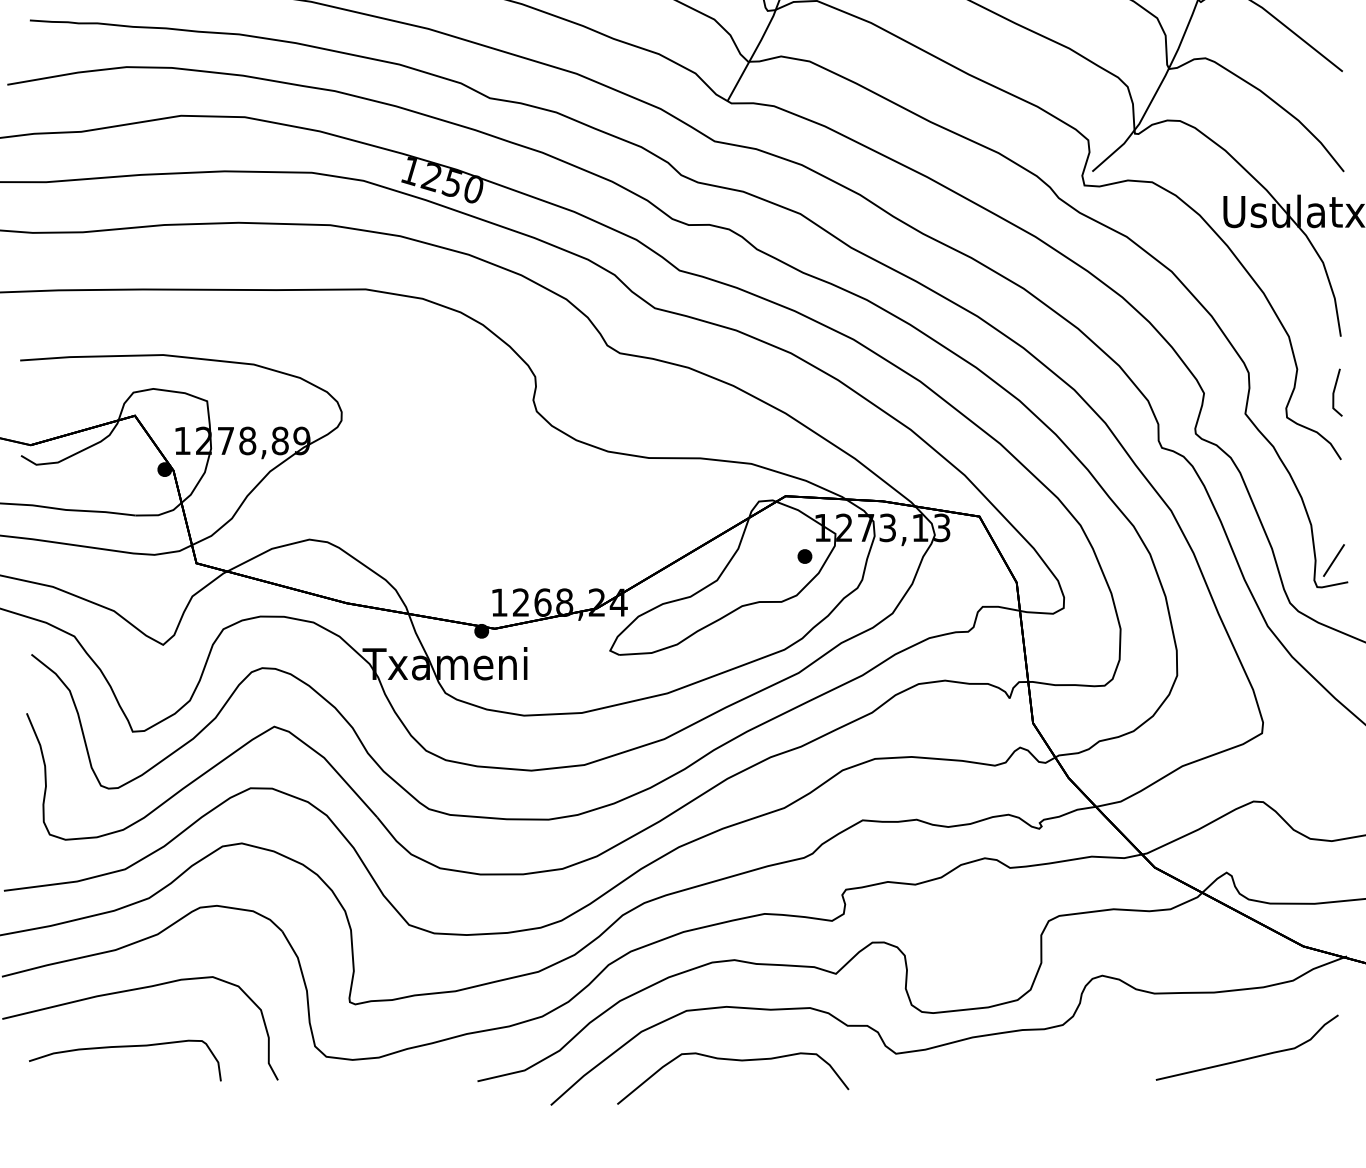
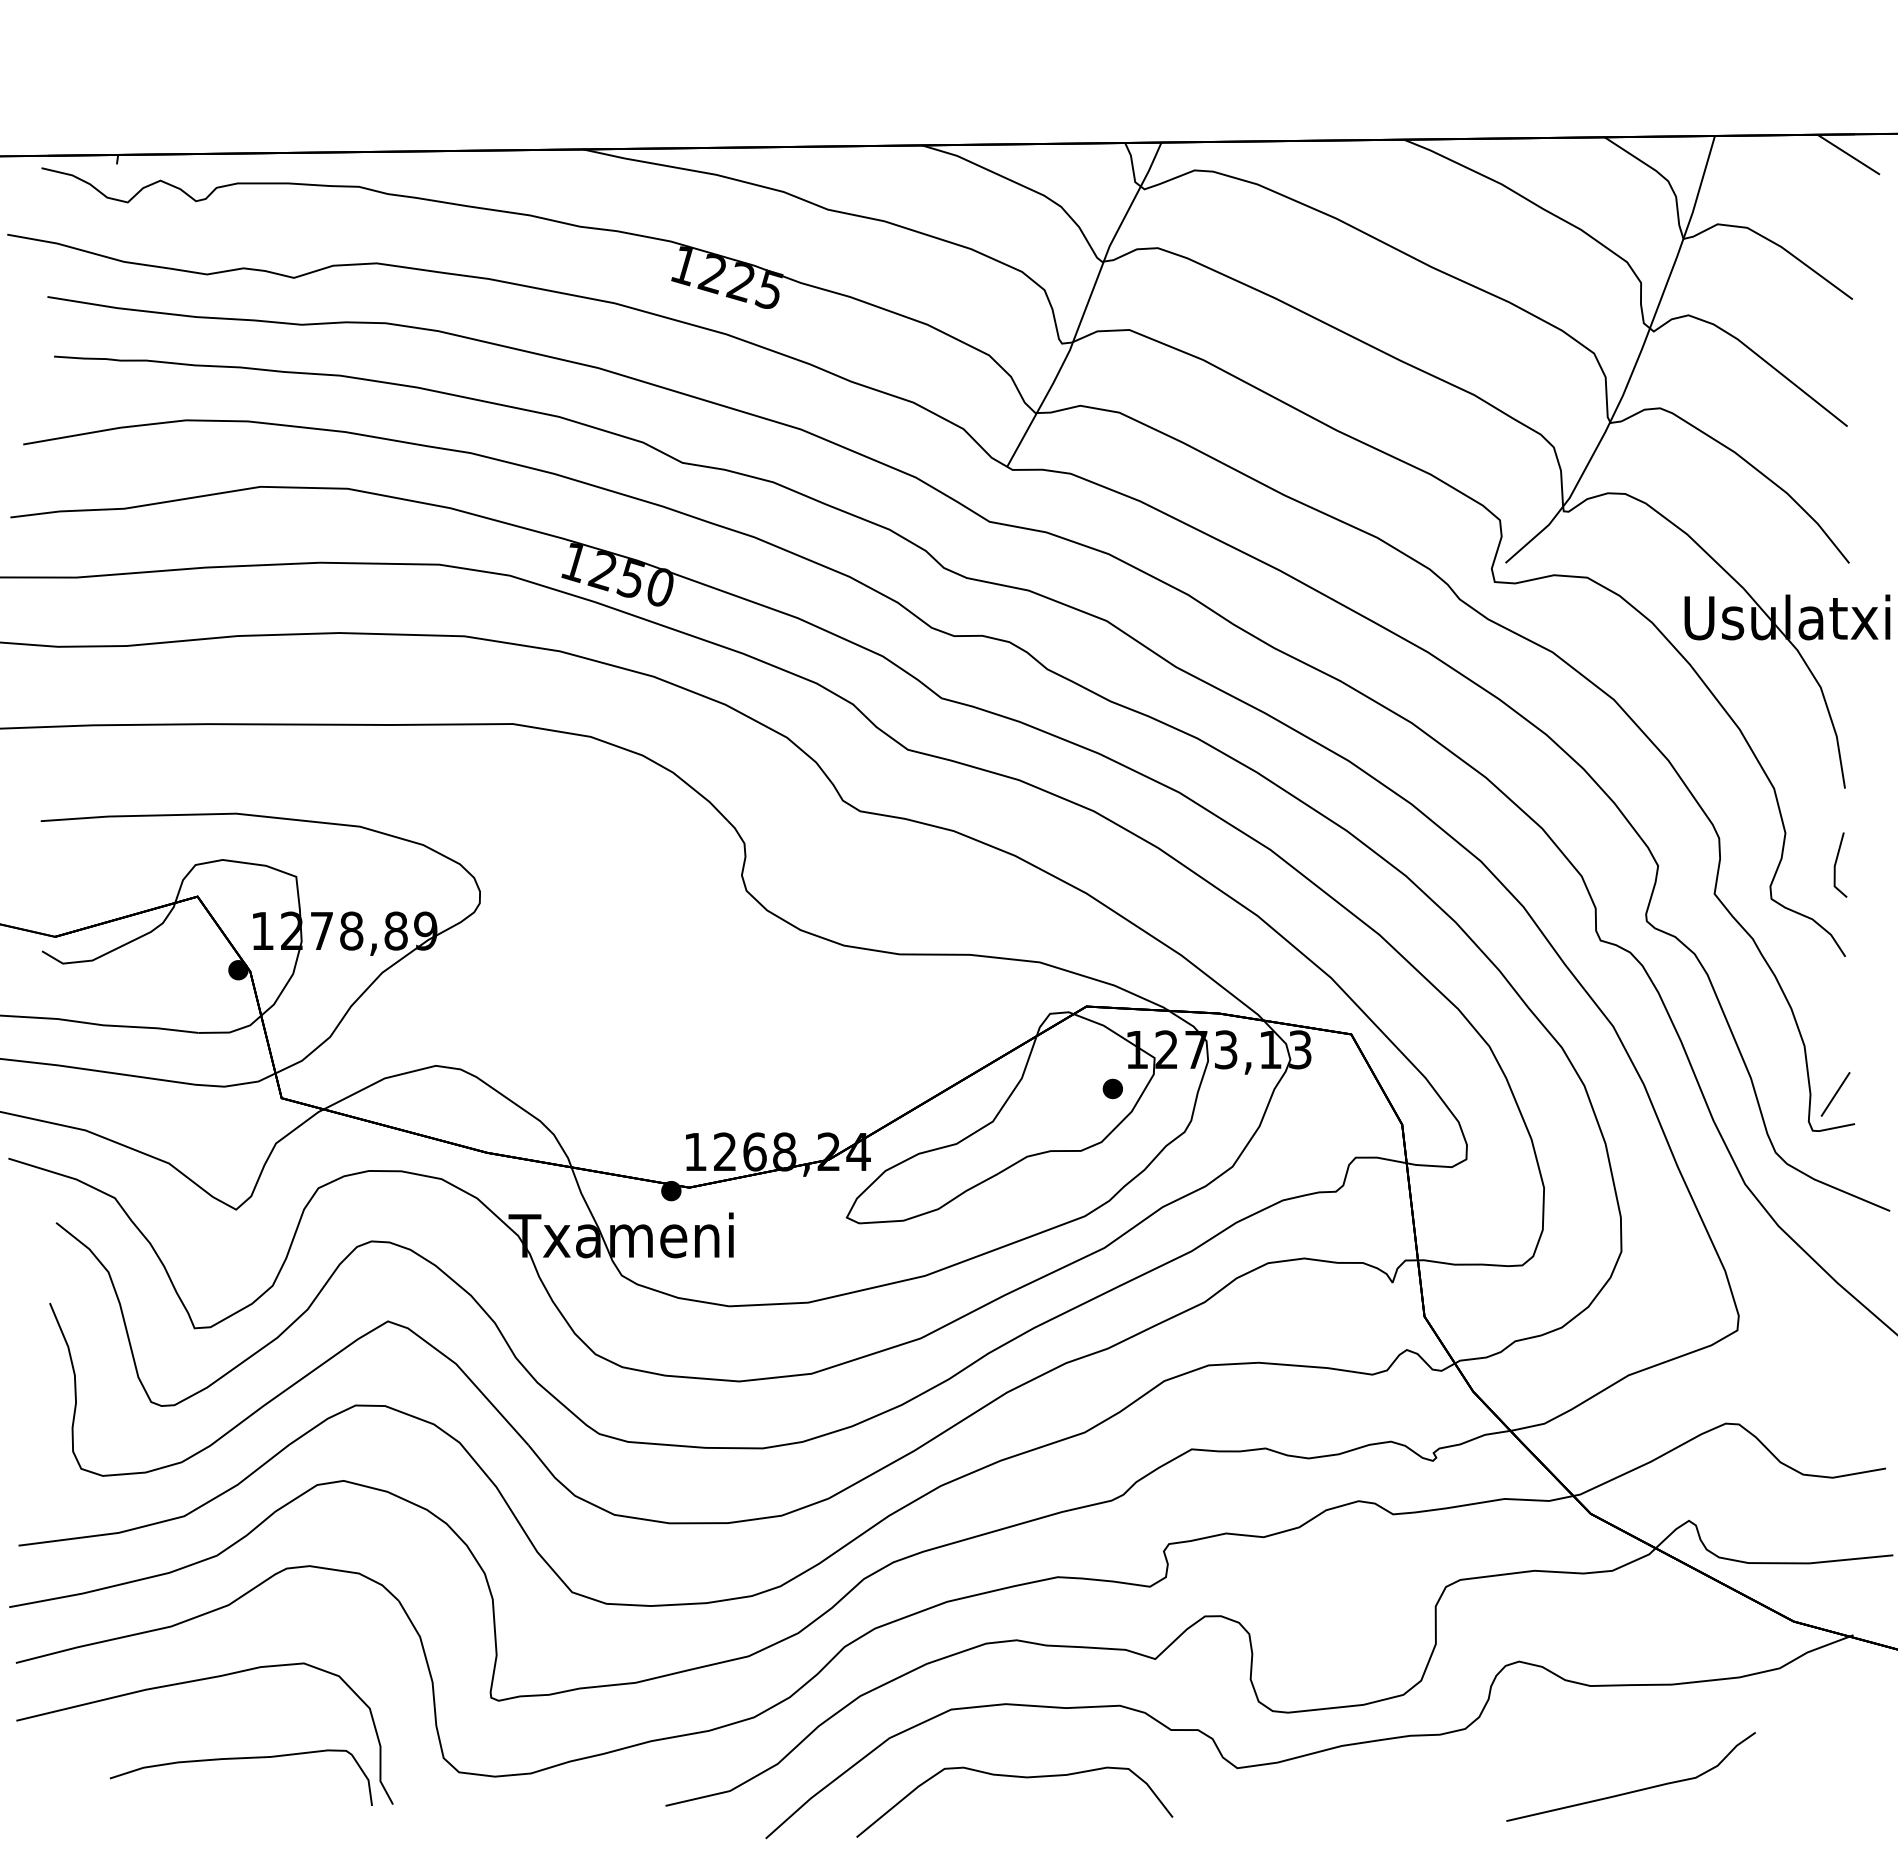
curve: (124, 1047) -> (240, 1759), moved
curve: (1248, 1057) -> (1633, 1790), moved

